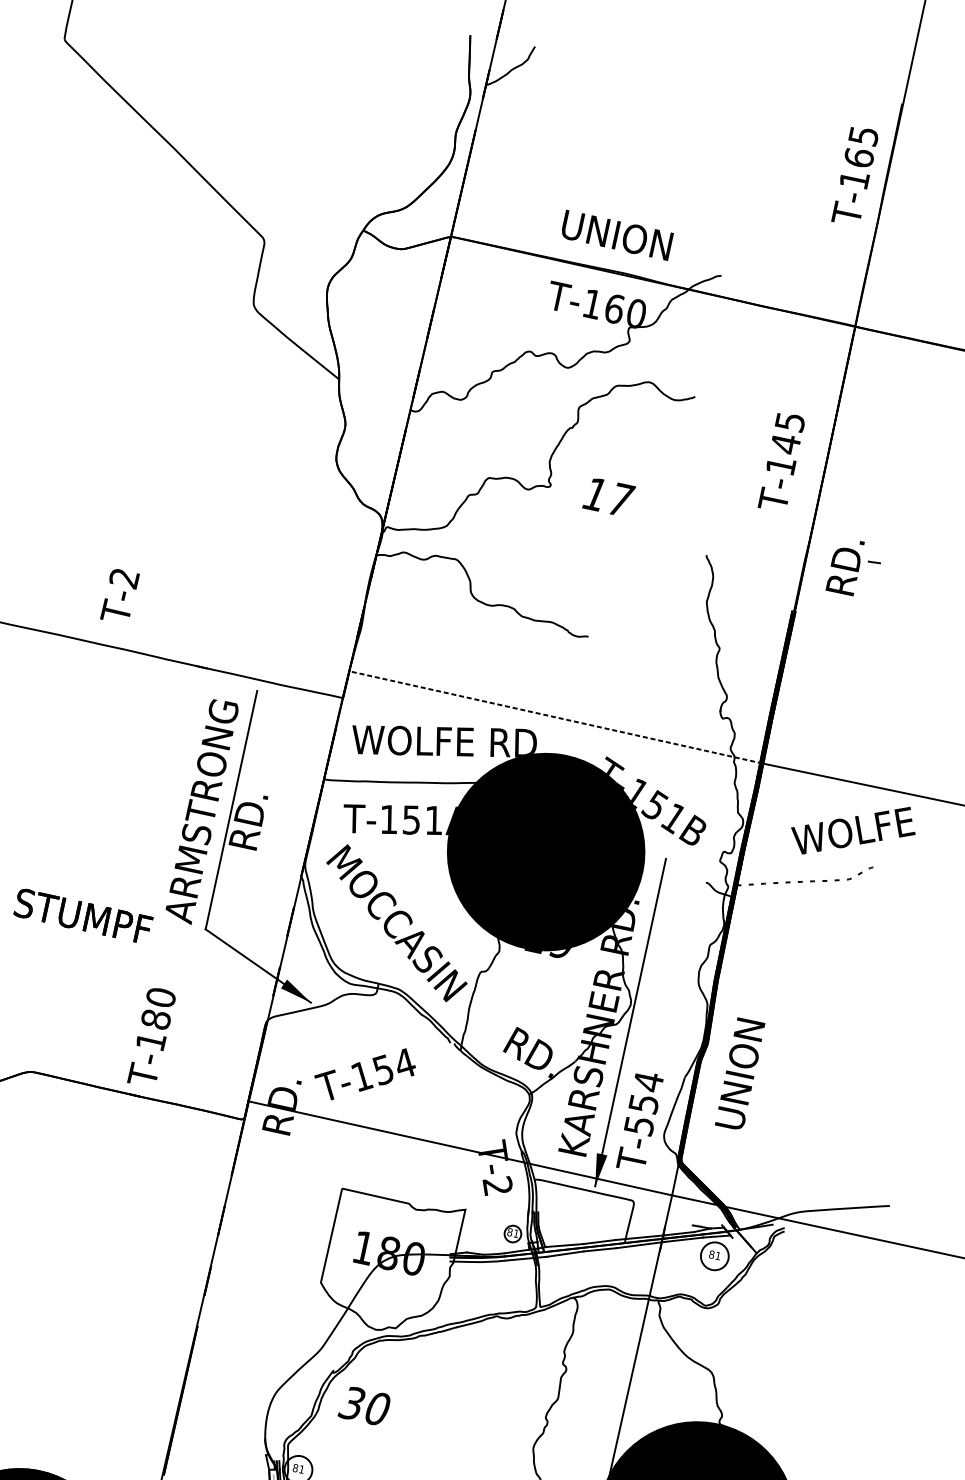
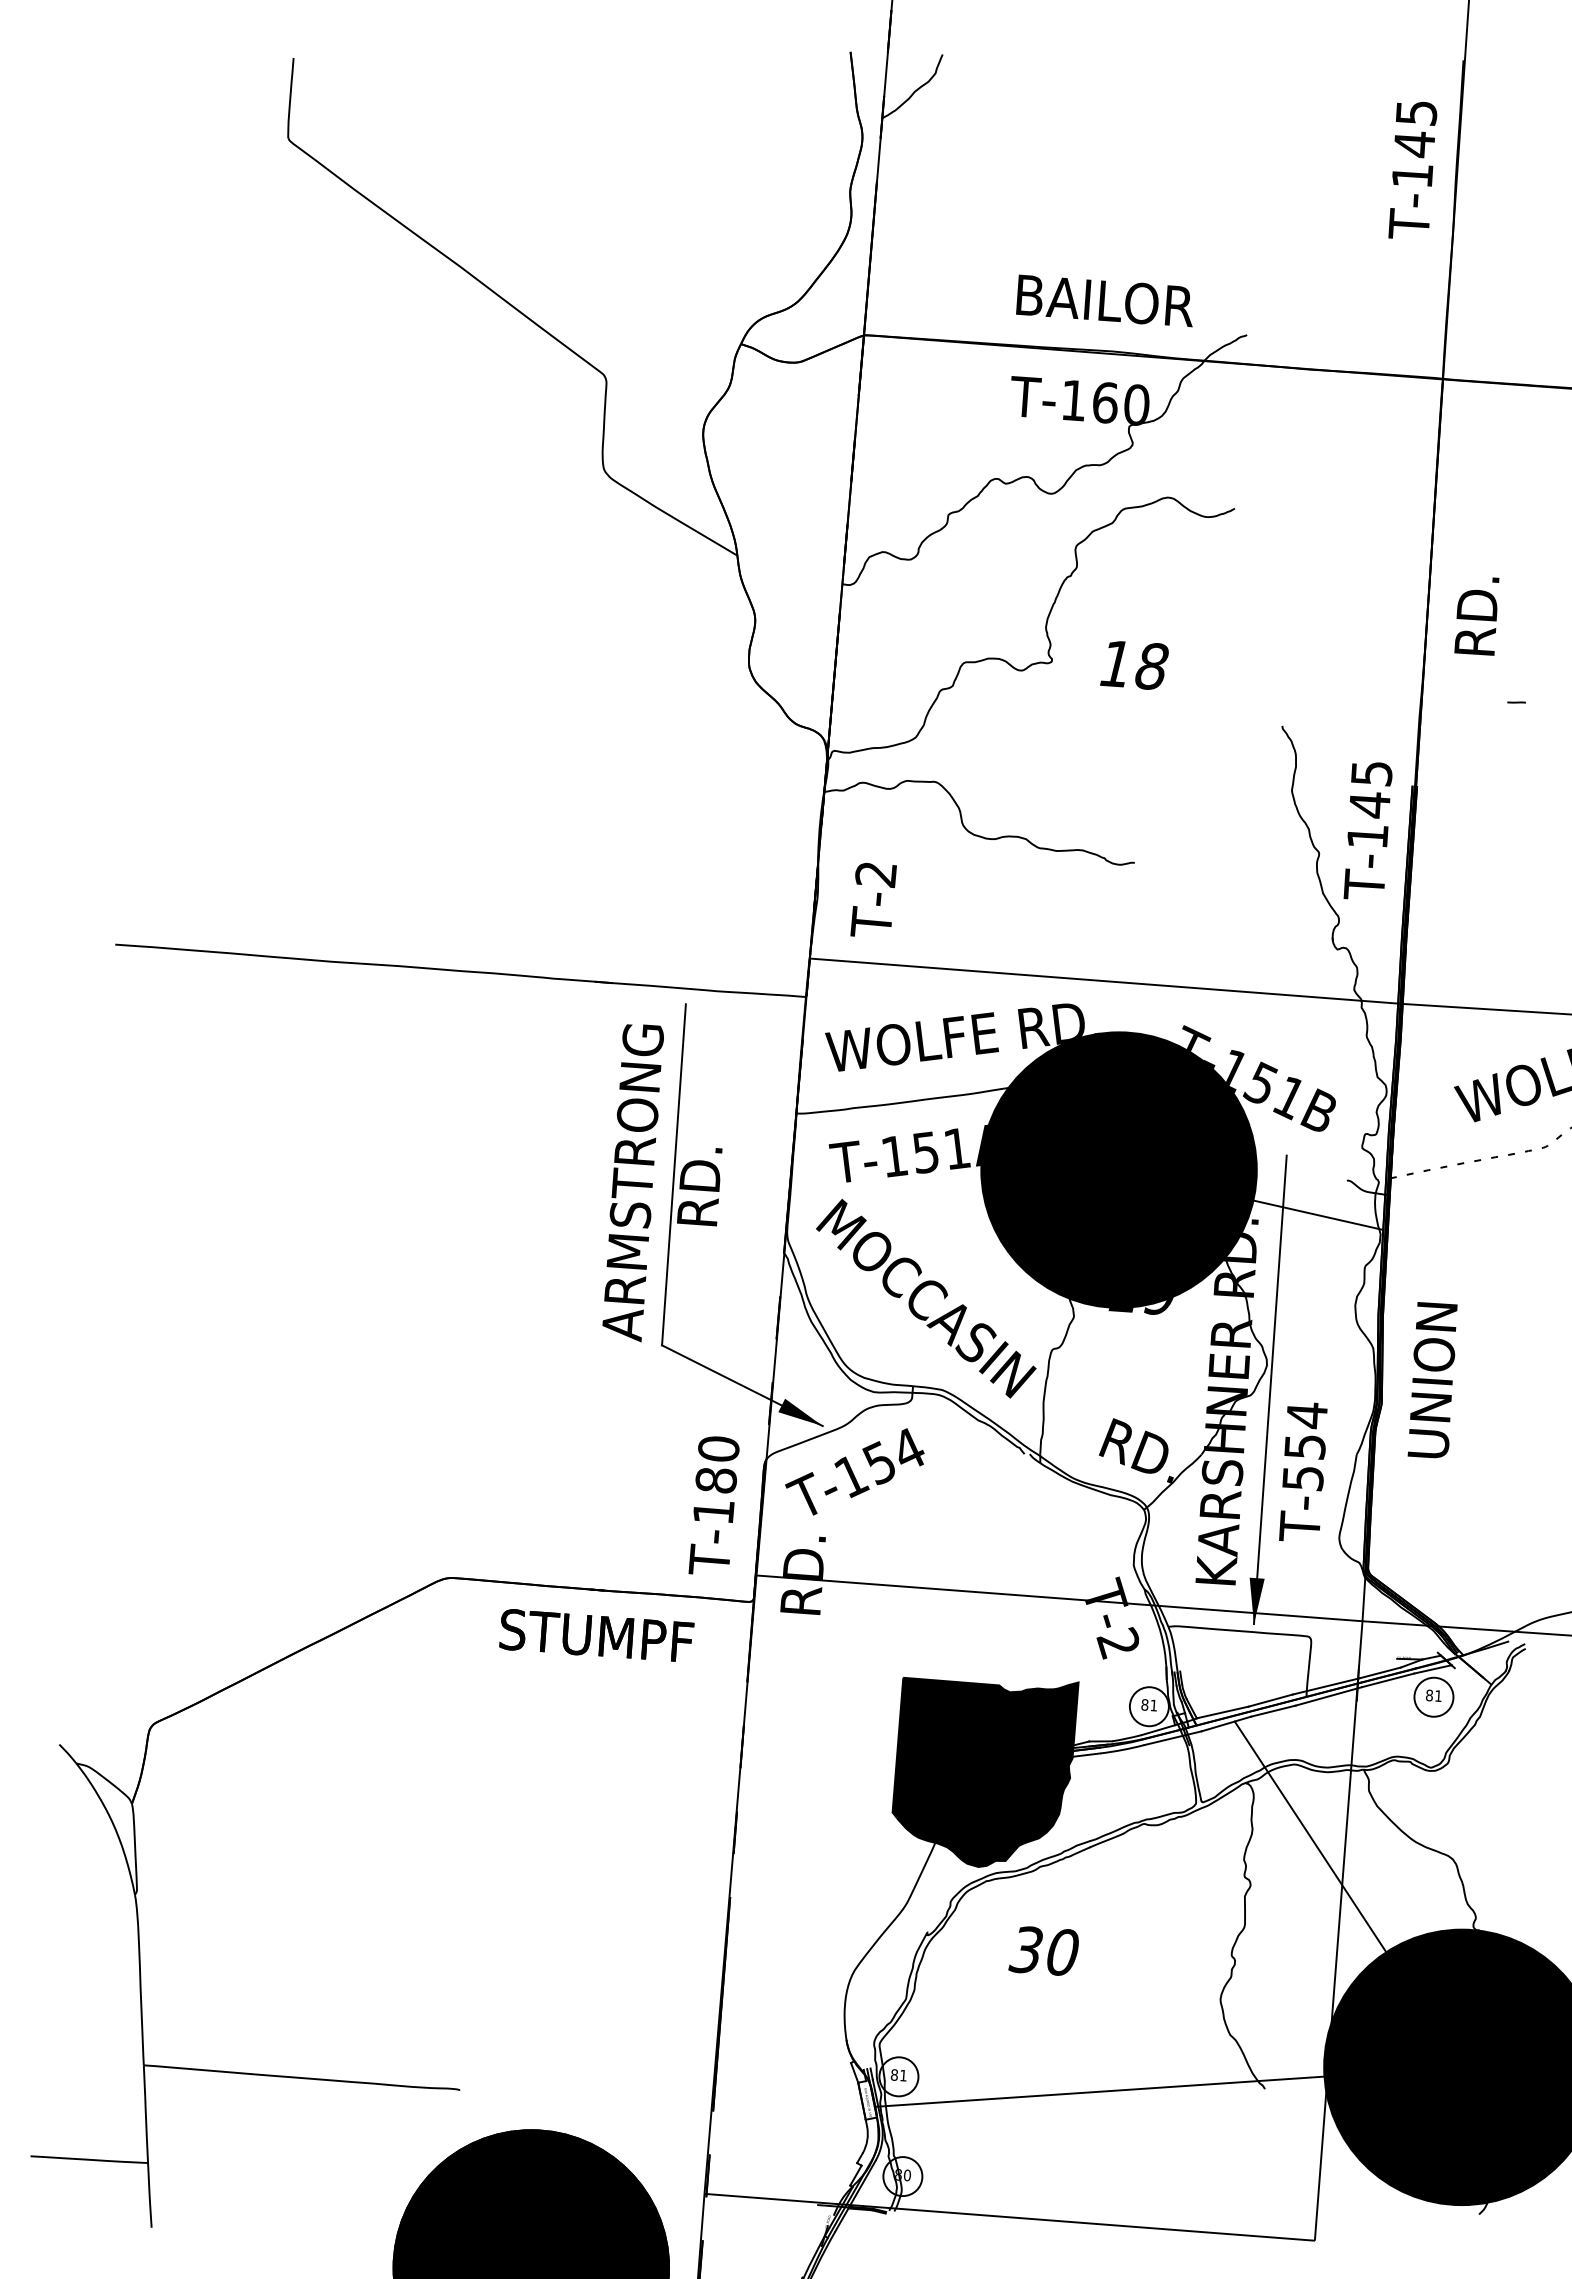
text: (859, 158) -> (1414, 144), T-165 -> T-145
text: (624, 236) -> (1104, 300), UNION -> BAILOR
text: (781, 461) -> (1367, 830), moved
text: (620, 499) -> (1152, 666), 17 -> 18
text: (844, 566) -> (1476, 616), moved
text: (120, 595) -> (873, 899), moved
line: (555, 717) -> (1105, 981), dashed -> solid
line: (682, 903) -> (1318, 1214), added
text: (83, 916) -> (596, 1635), moved
text: (151, 1036) -> (713, 1505), moved
text: (364, 1073) -> (854, 1471), moved
text: (740, 1074) -> (1432, 1380), moved
text: (640, 1121) -> (1303, 1471), moved
circle: (512, 1233) -> (1148, 1706), size x1.67
fill: (390, 1263) -> (985, 1772), added
line: (613, 1342) -> (1310, 1836), added
text: (364, 1405) -> (1043, 1950), moved

